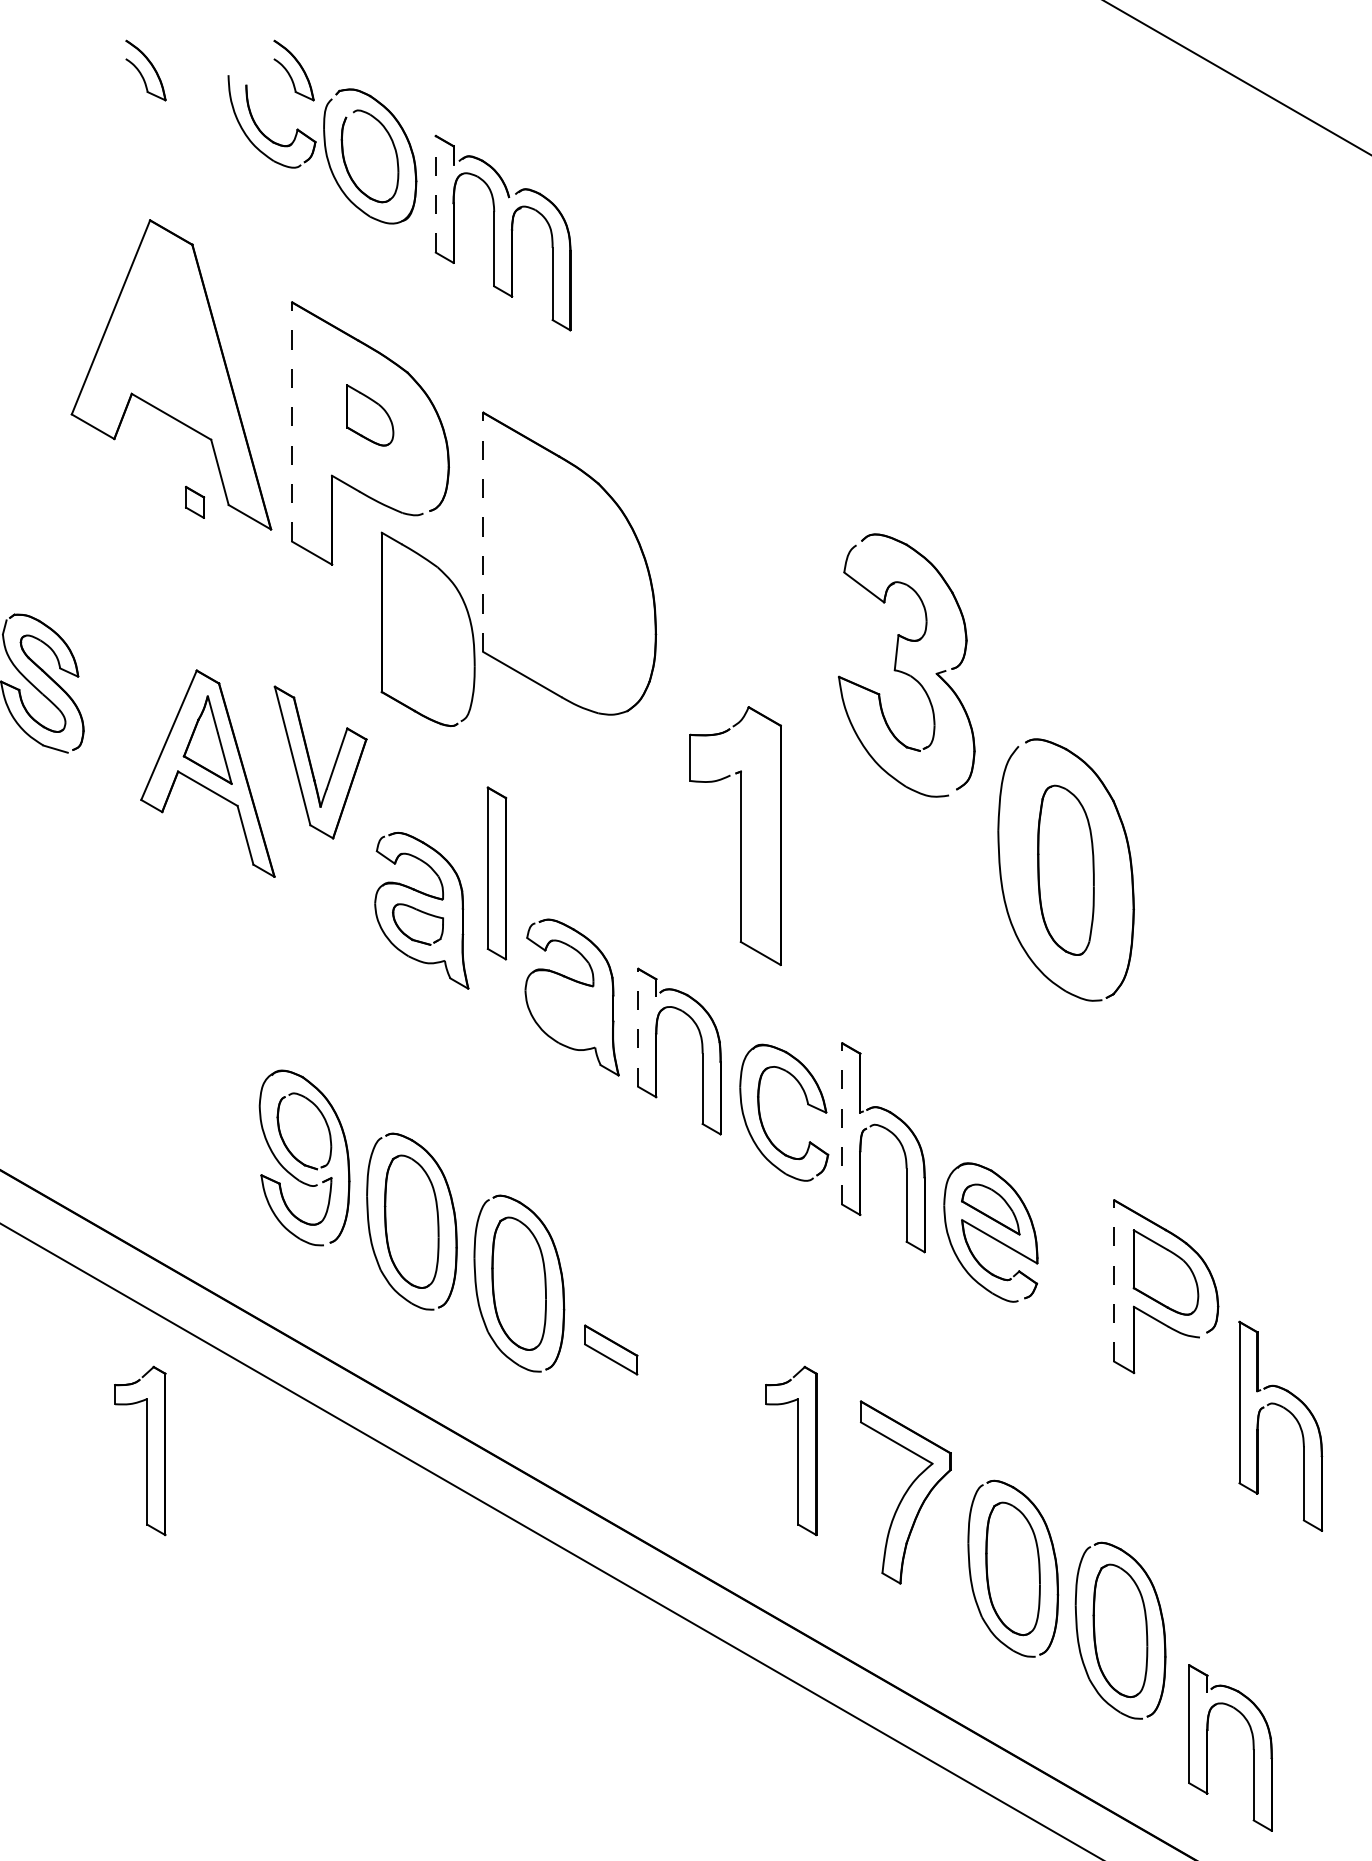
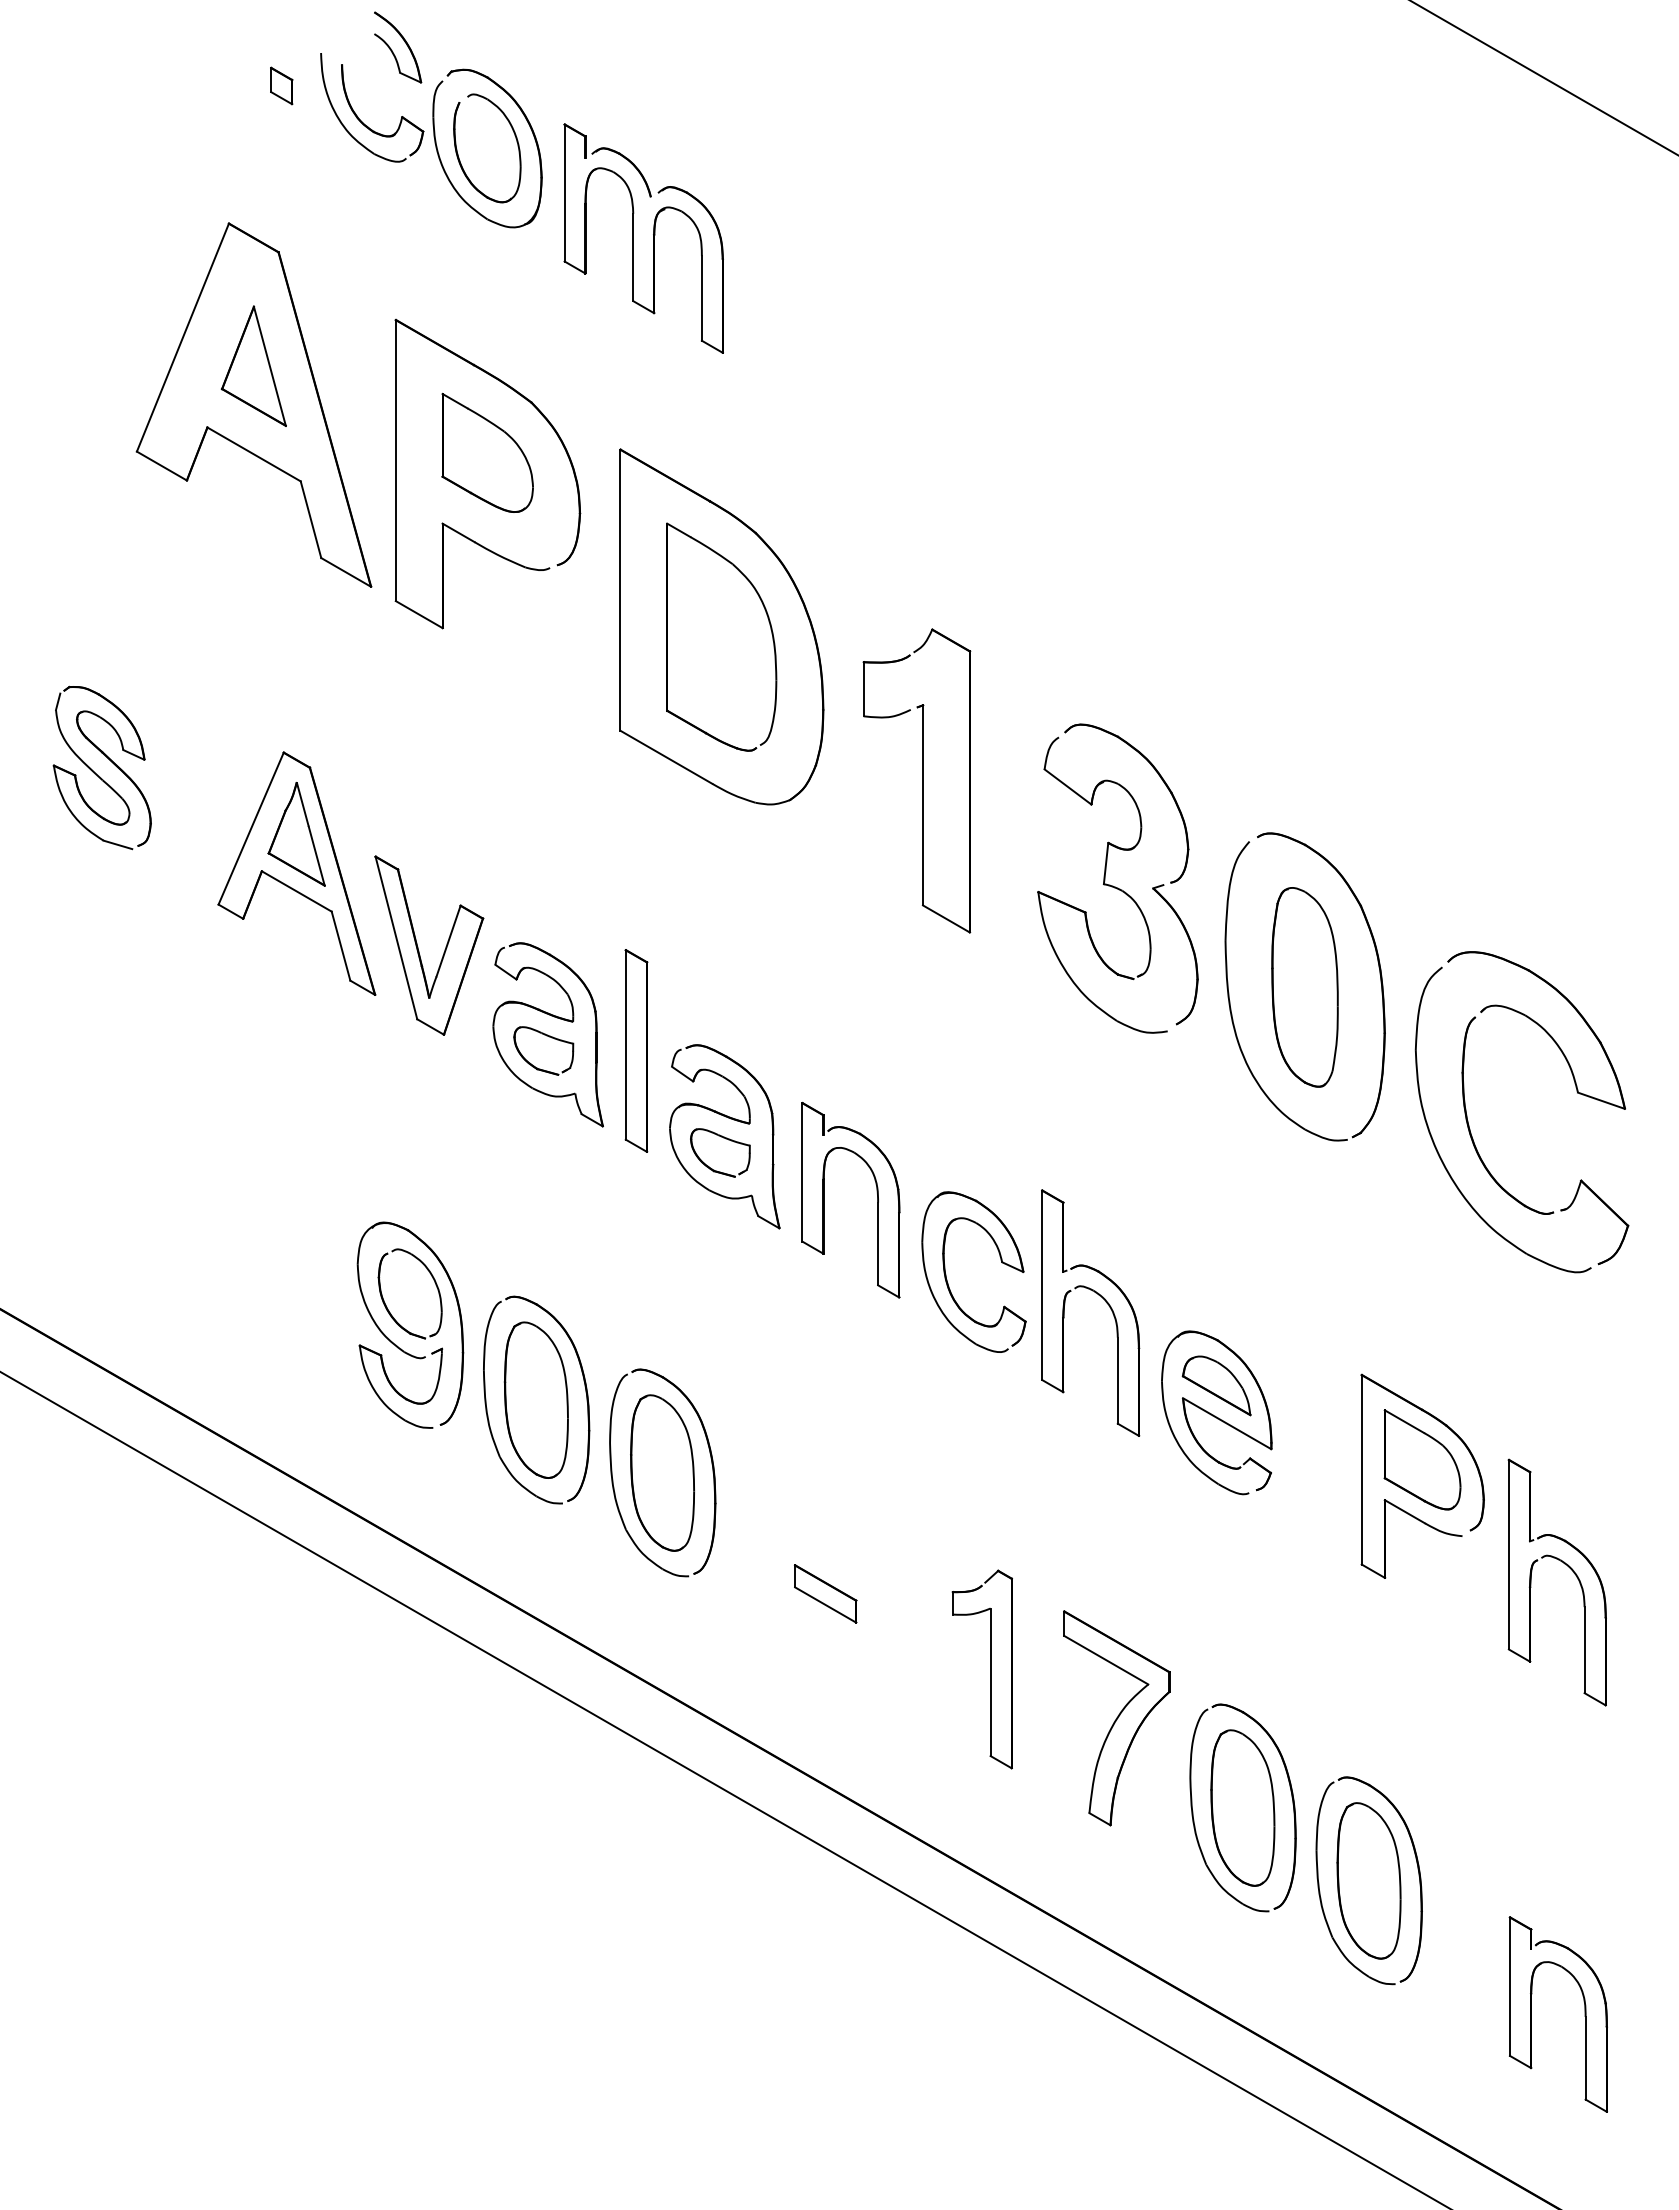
part: (142, 73) -> (219, 51), removed
line: (435, 193) -> (564, 192), dashed -> solid
part: (171, 341) -> (253, 365), added
part: (370, 415) -> (487, 452), size x1.67
line: (291, 421) -> (395, 460), dashed -> solid
part: (194, 501) -> (281, 85), moved
line: (483, 531) -> (620, 589), dashed -> solid
part: (468, 619) -> (769, 625), moved
part: (902, 671) -> (1113, 885), moved
part: (311, 763) -> (418, 946), moved
part: (735, 835) -> (916, 780), moved
part: (496, 873) -> (636, 1050), moved
part: (1205, 983) -> (1468, 1120), added
part: (572, 999) -> (725, 1139), added
line: (638, 1027) -> (802, 1171), dashed -> solid
line: (842, 1124) -> (1042, 1285), dashed -> solid
line: (1114, 1280) -> (1361, 1469), dashed -> solid
part: (611, 1349) -> (825, 1593), moved
part: (1291, 1414) -> (1569, 1568), moved
part: (147, 1450) -> (225, 1669), removed
part: (1207, 1748) -> (1531, 2014), moved

